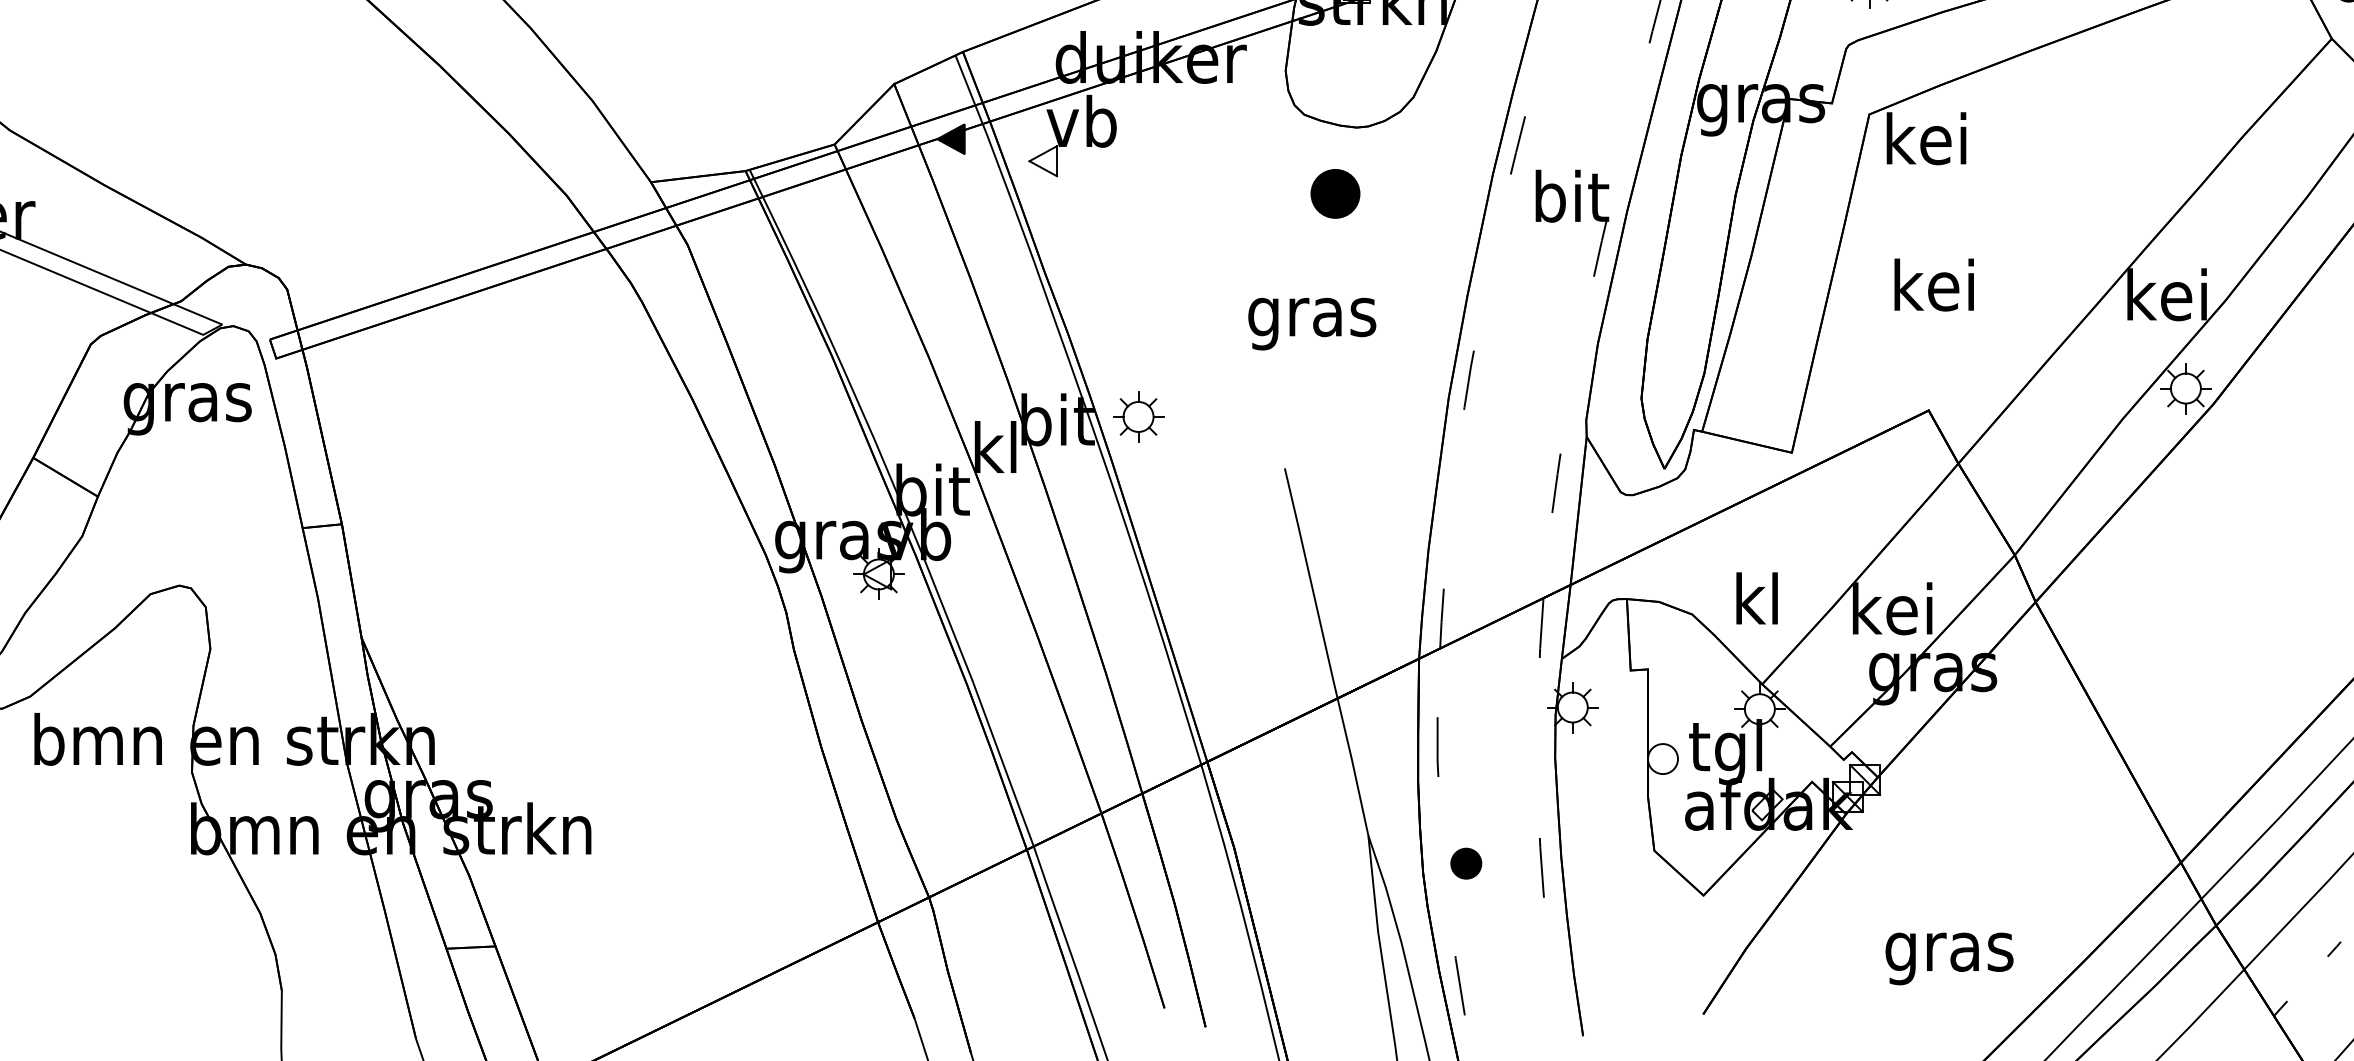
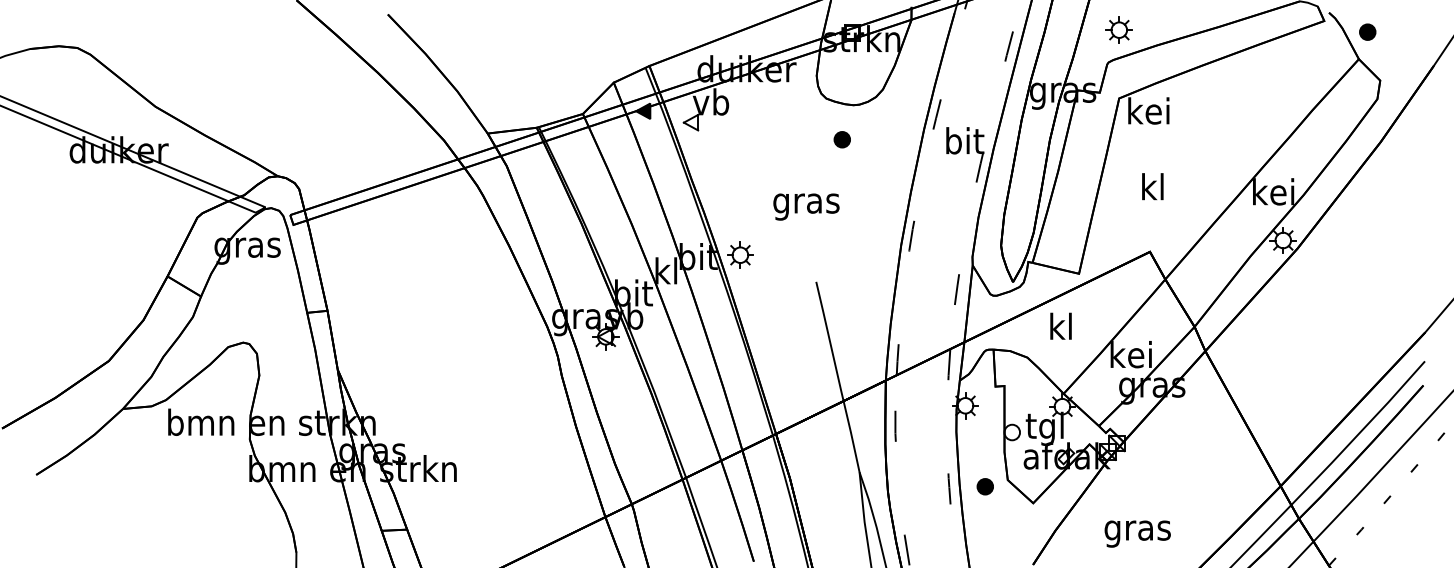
part: (1333, 193) -> (841, 139), size x0.62
text: (1933, 284) -> (1152, 186), kei -> kl
text: (1312, 322) -> (806, 206), moved
text: (1756, 596) -> (1060, 325), moved
part: (1464, 863) -> (984, 486), moved
text: (1949, 957) -> (1137, 533), moved

